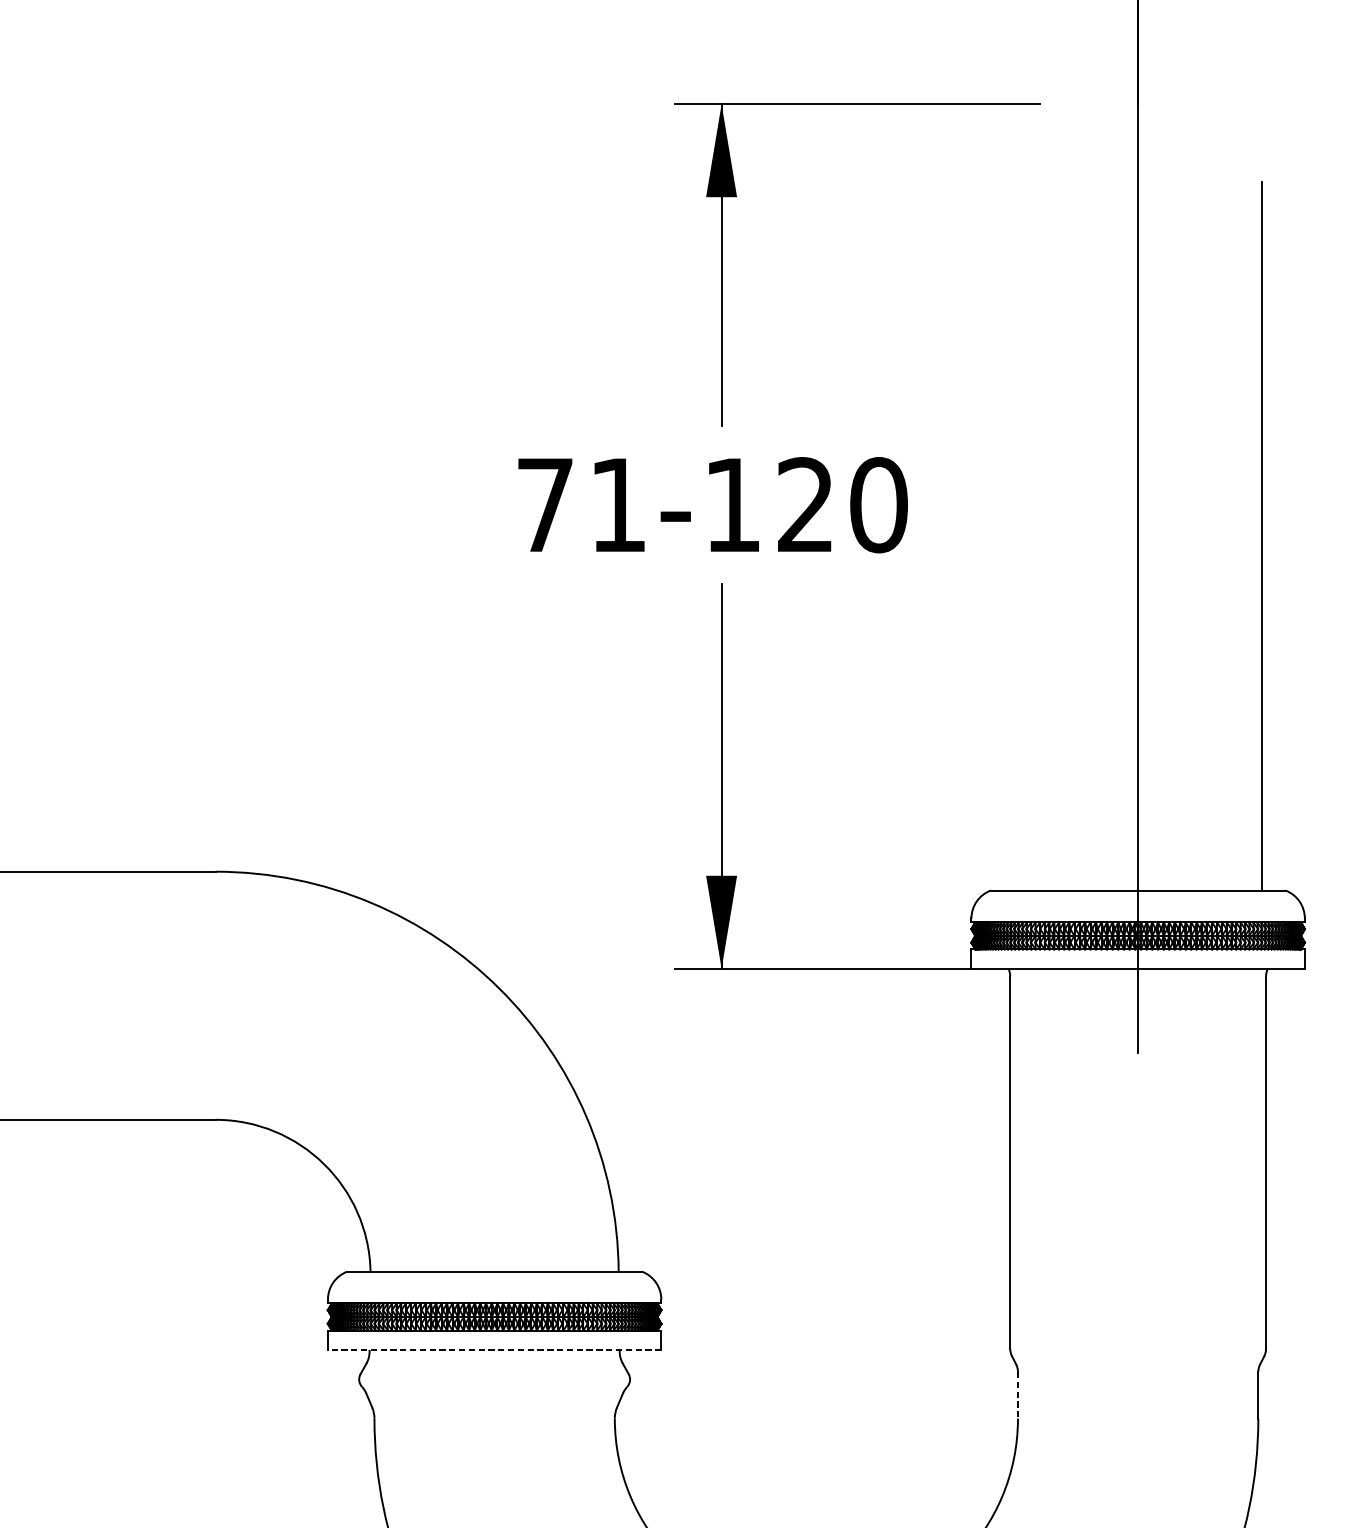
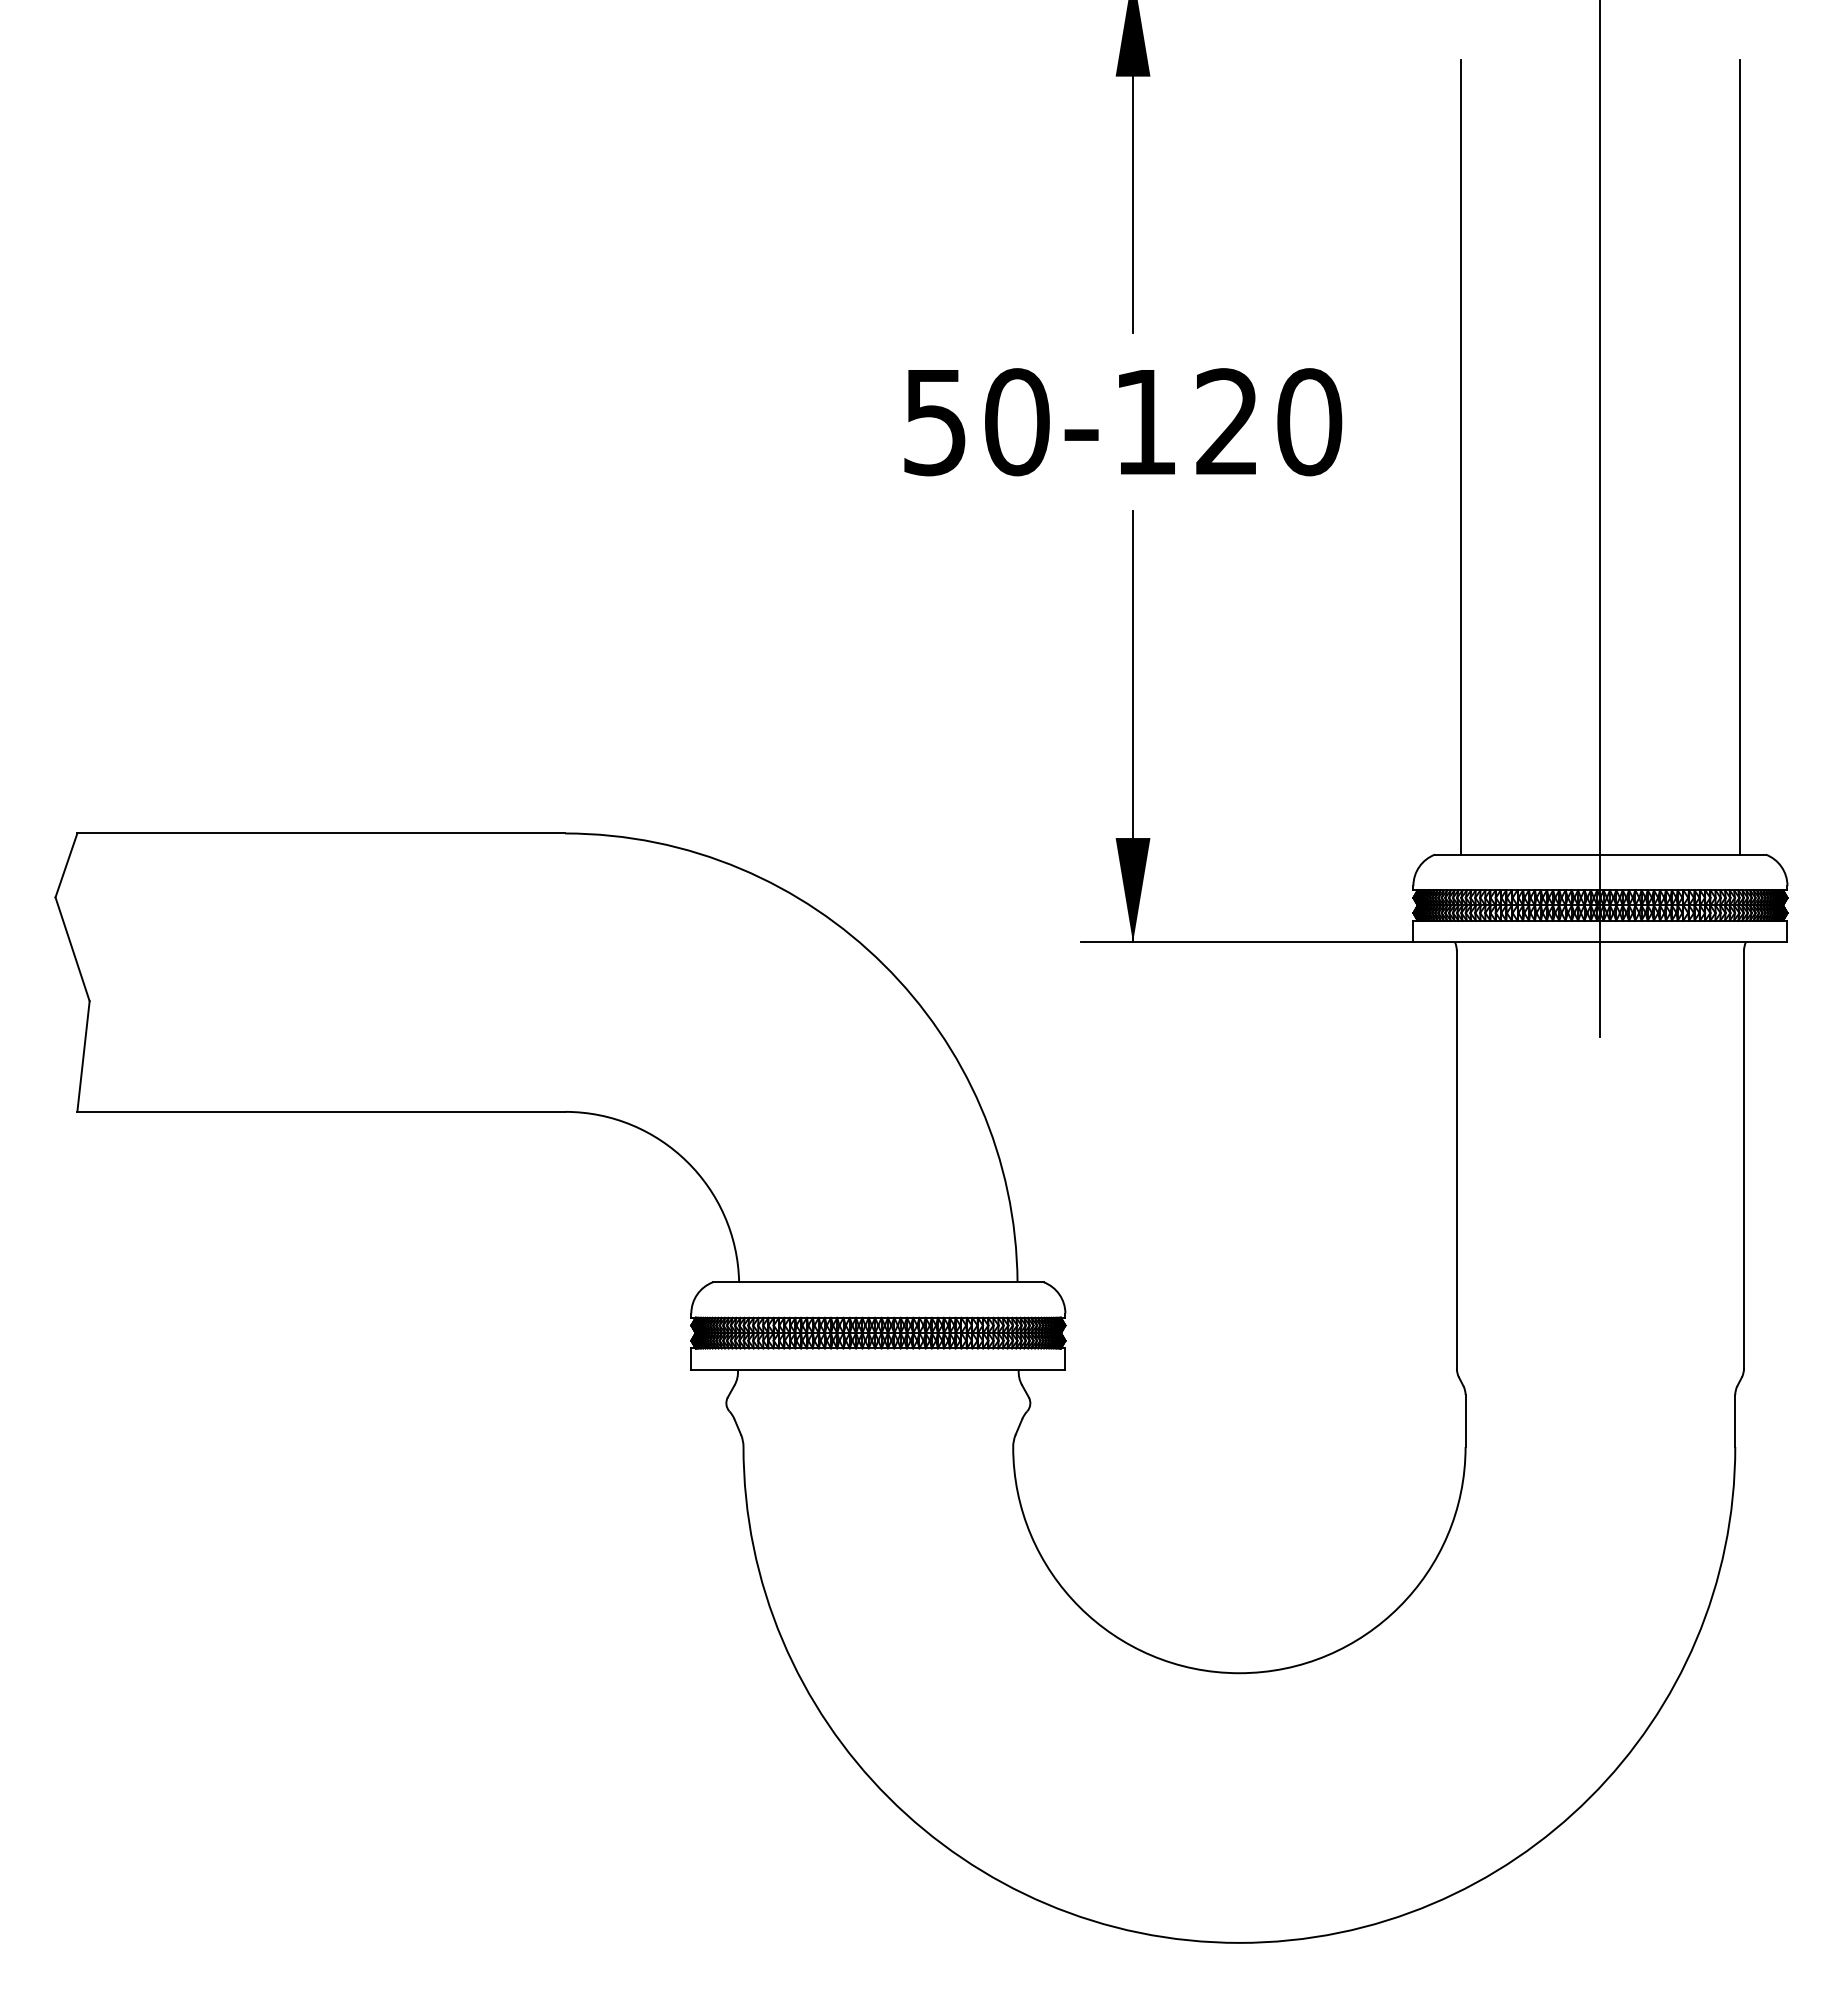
text: (582, 505) -> (976, 422), 71-120 -> 50-120
line: (1014, 536) -> (1461, 457), added
line: (493, 1350) -> (877, 1370), dashed -> solid
line: (1017, 1395) -> (1465, 1421), dashed -> solid

